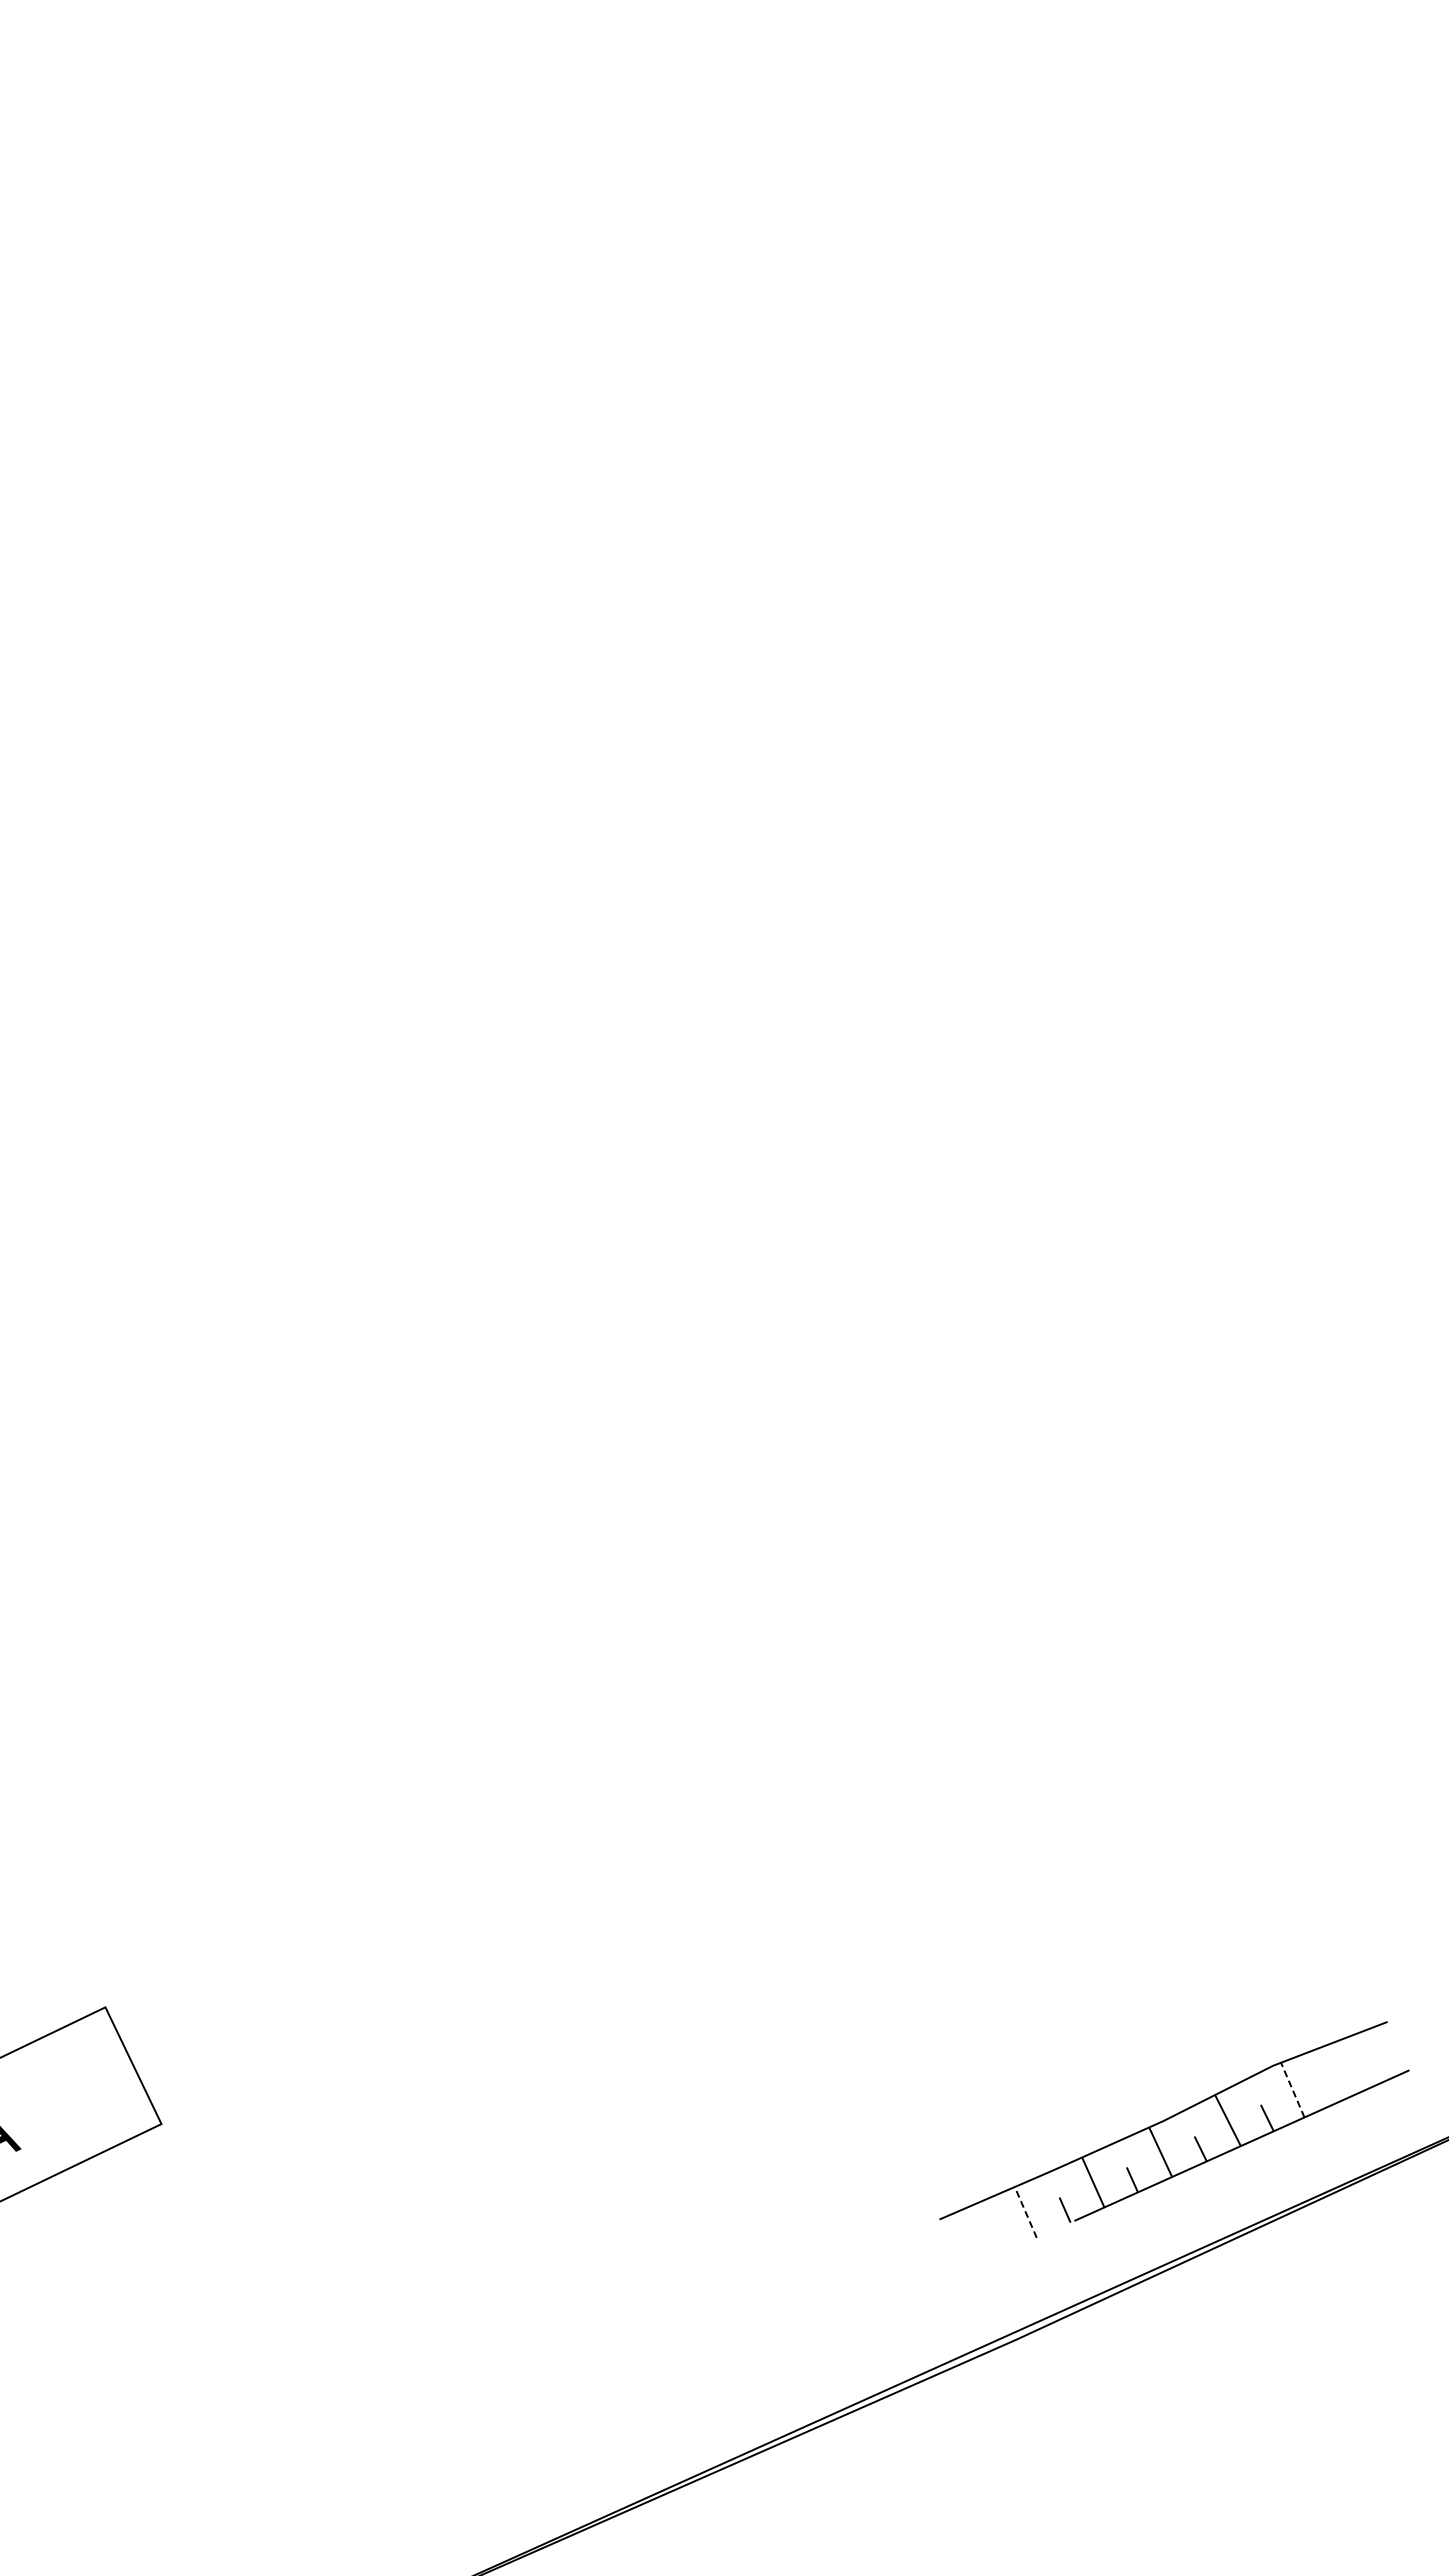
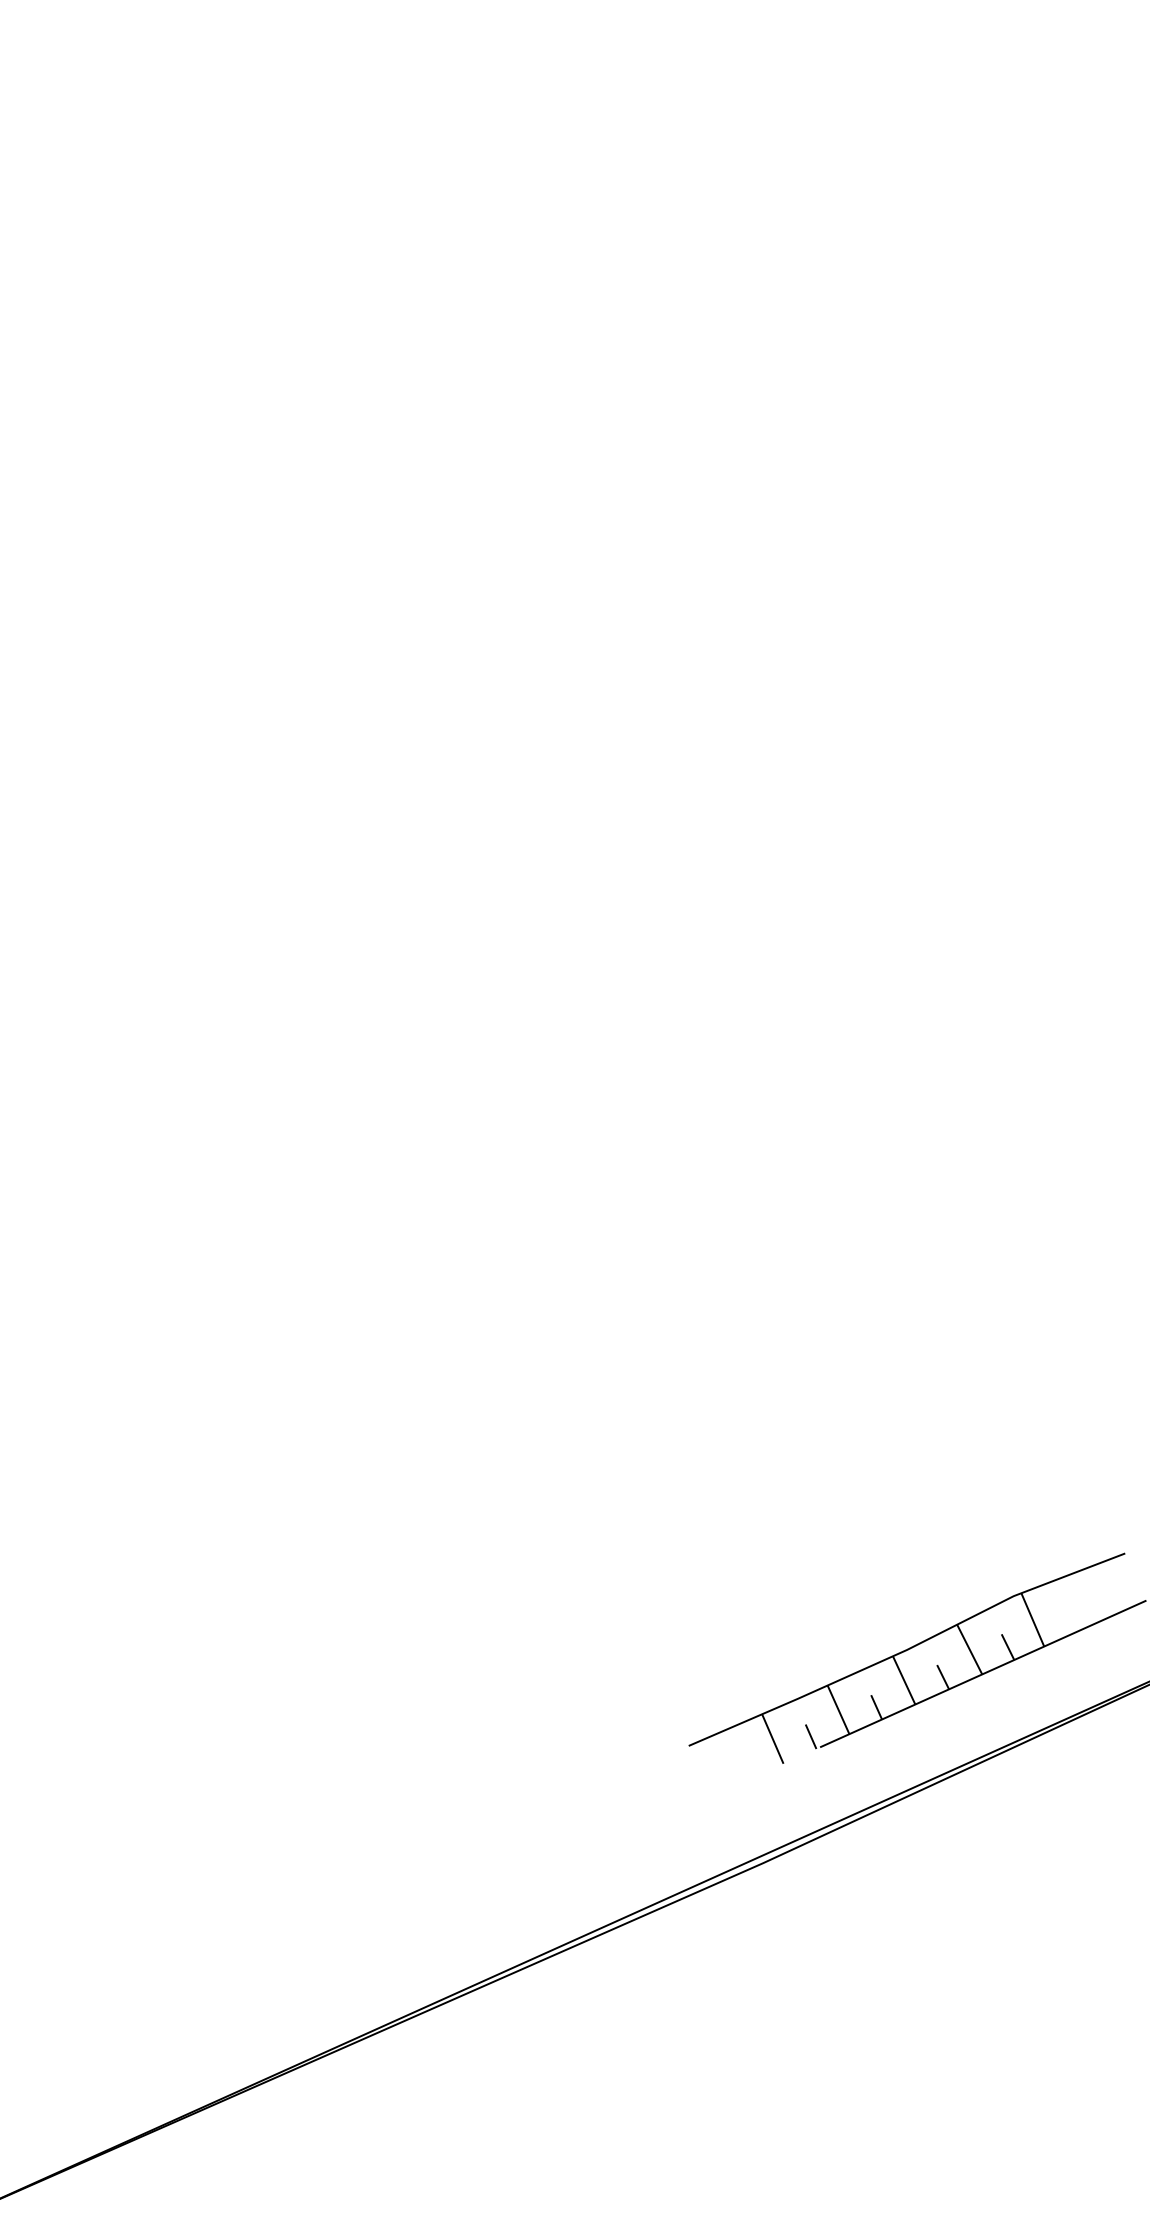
line: (1292, 2090) -> (1032, 1620), dashed -> solid
line: (1025, 2212) -> (772, 1739), dashed -> solid

